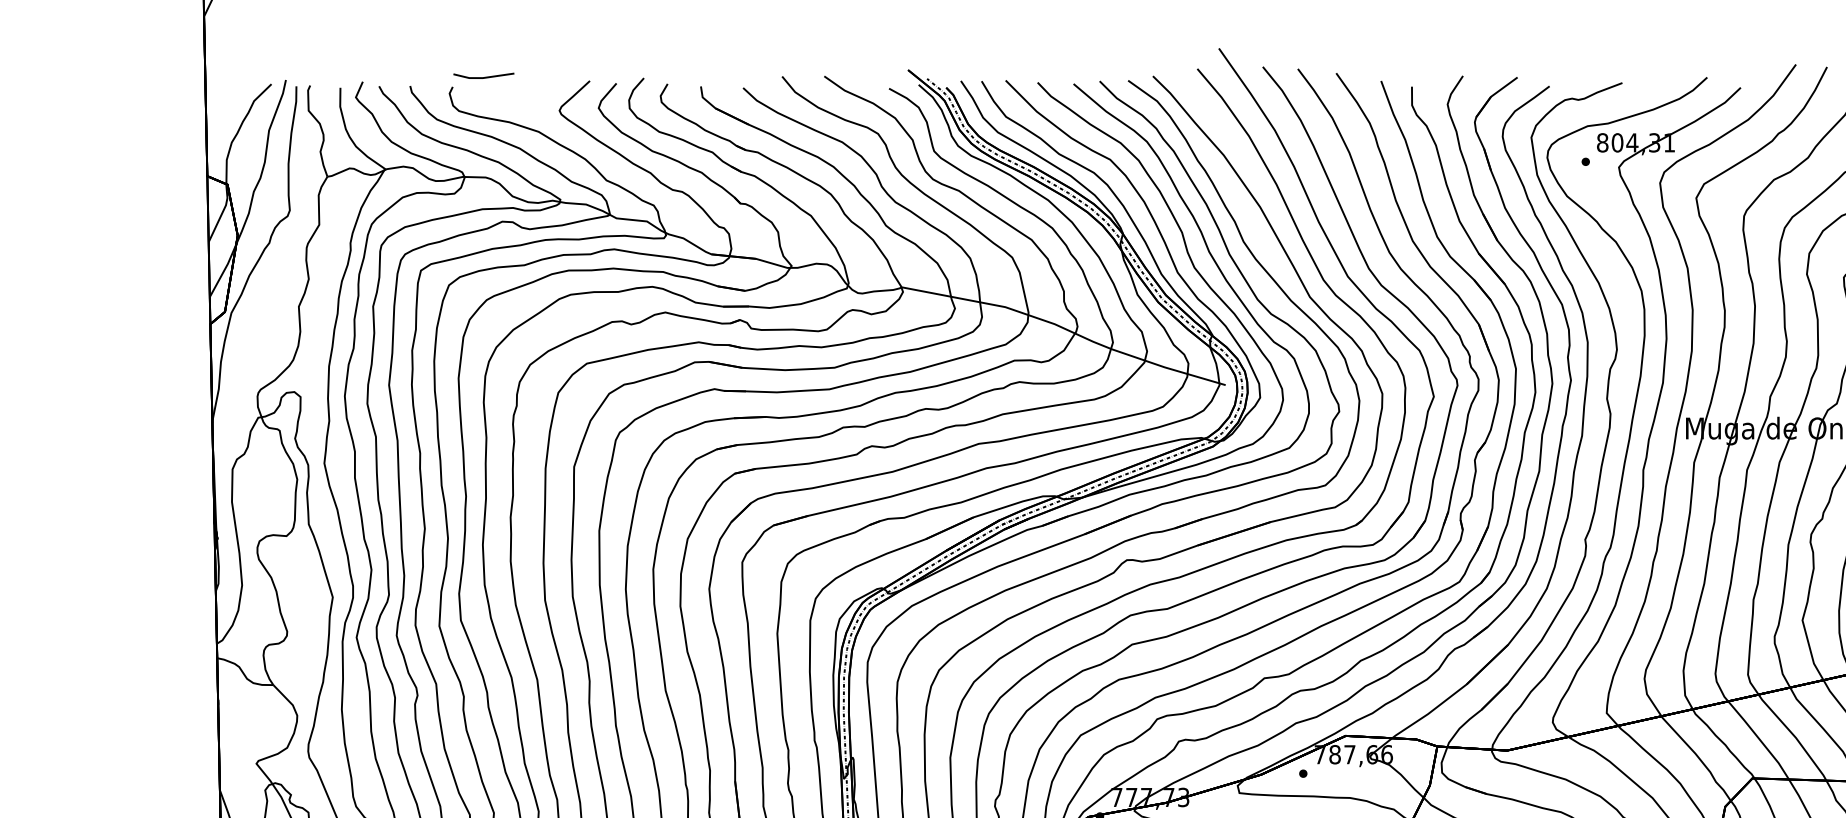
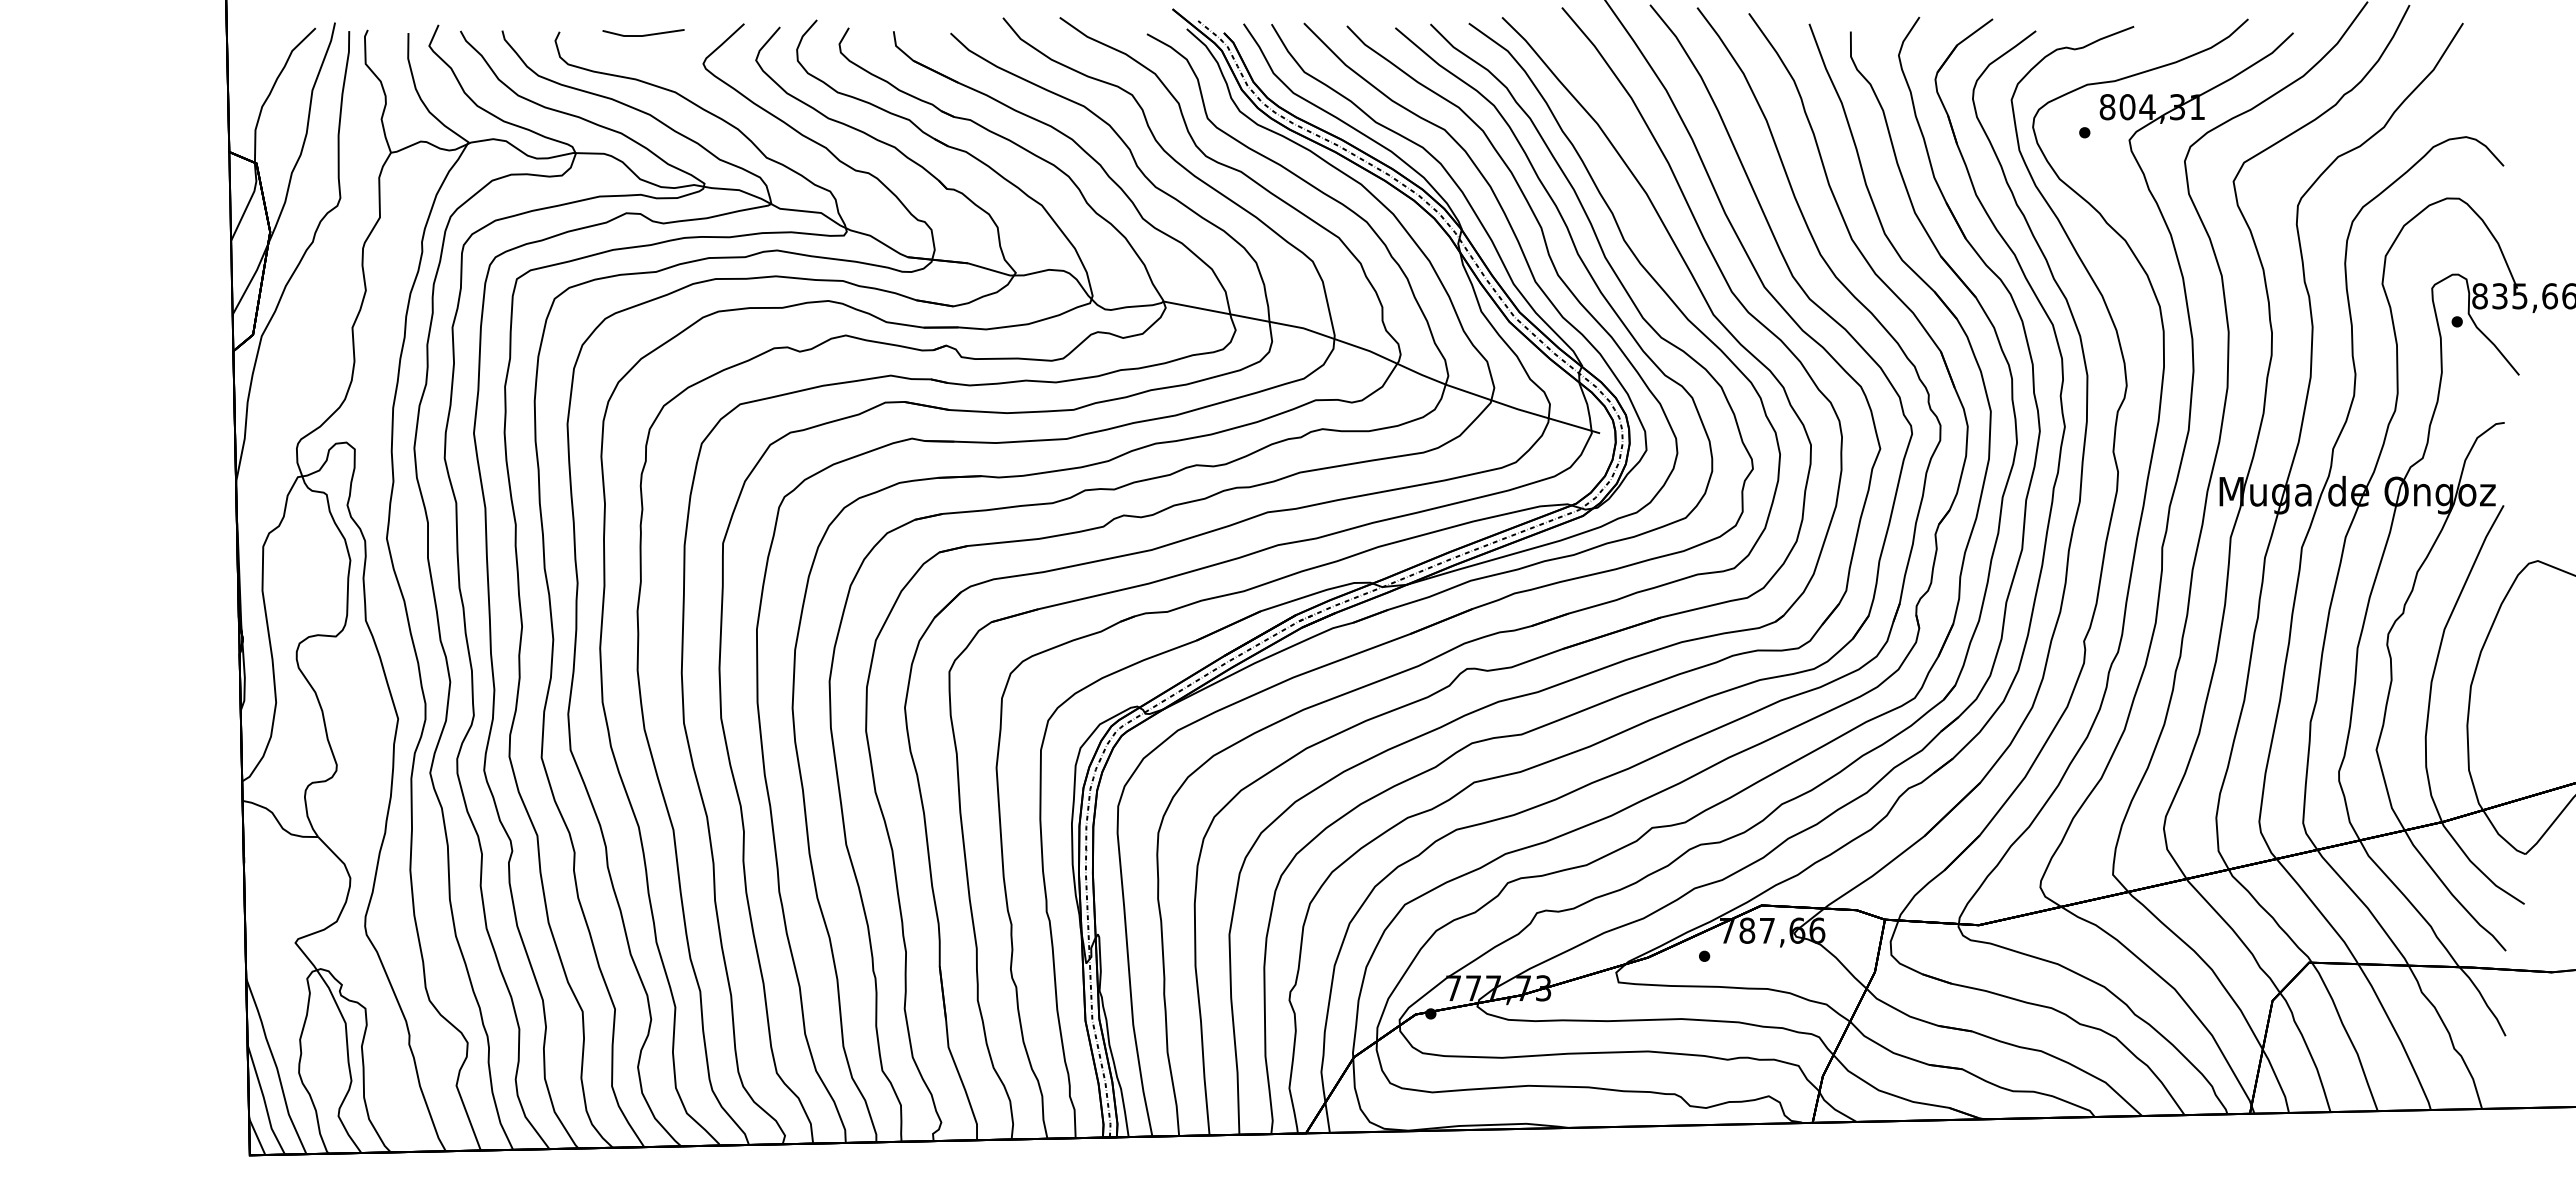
line: (483, 76) -> (643, 34), moved

